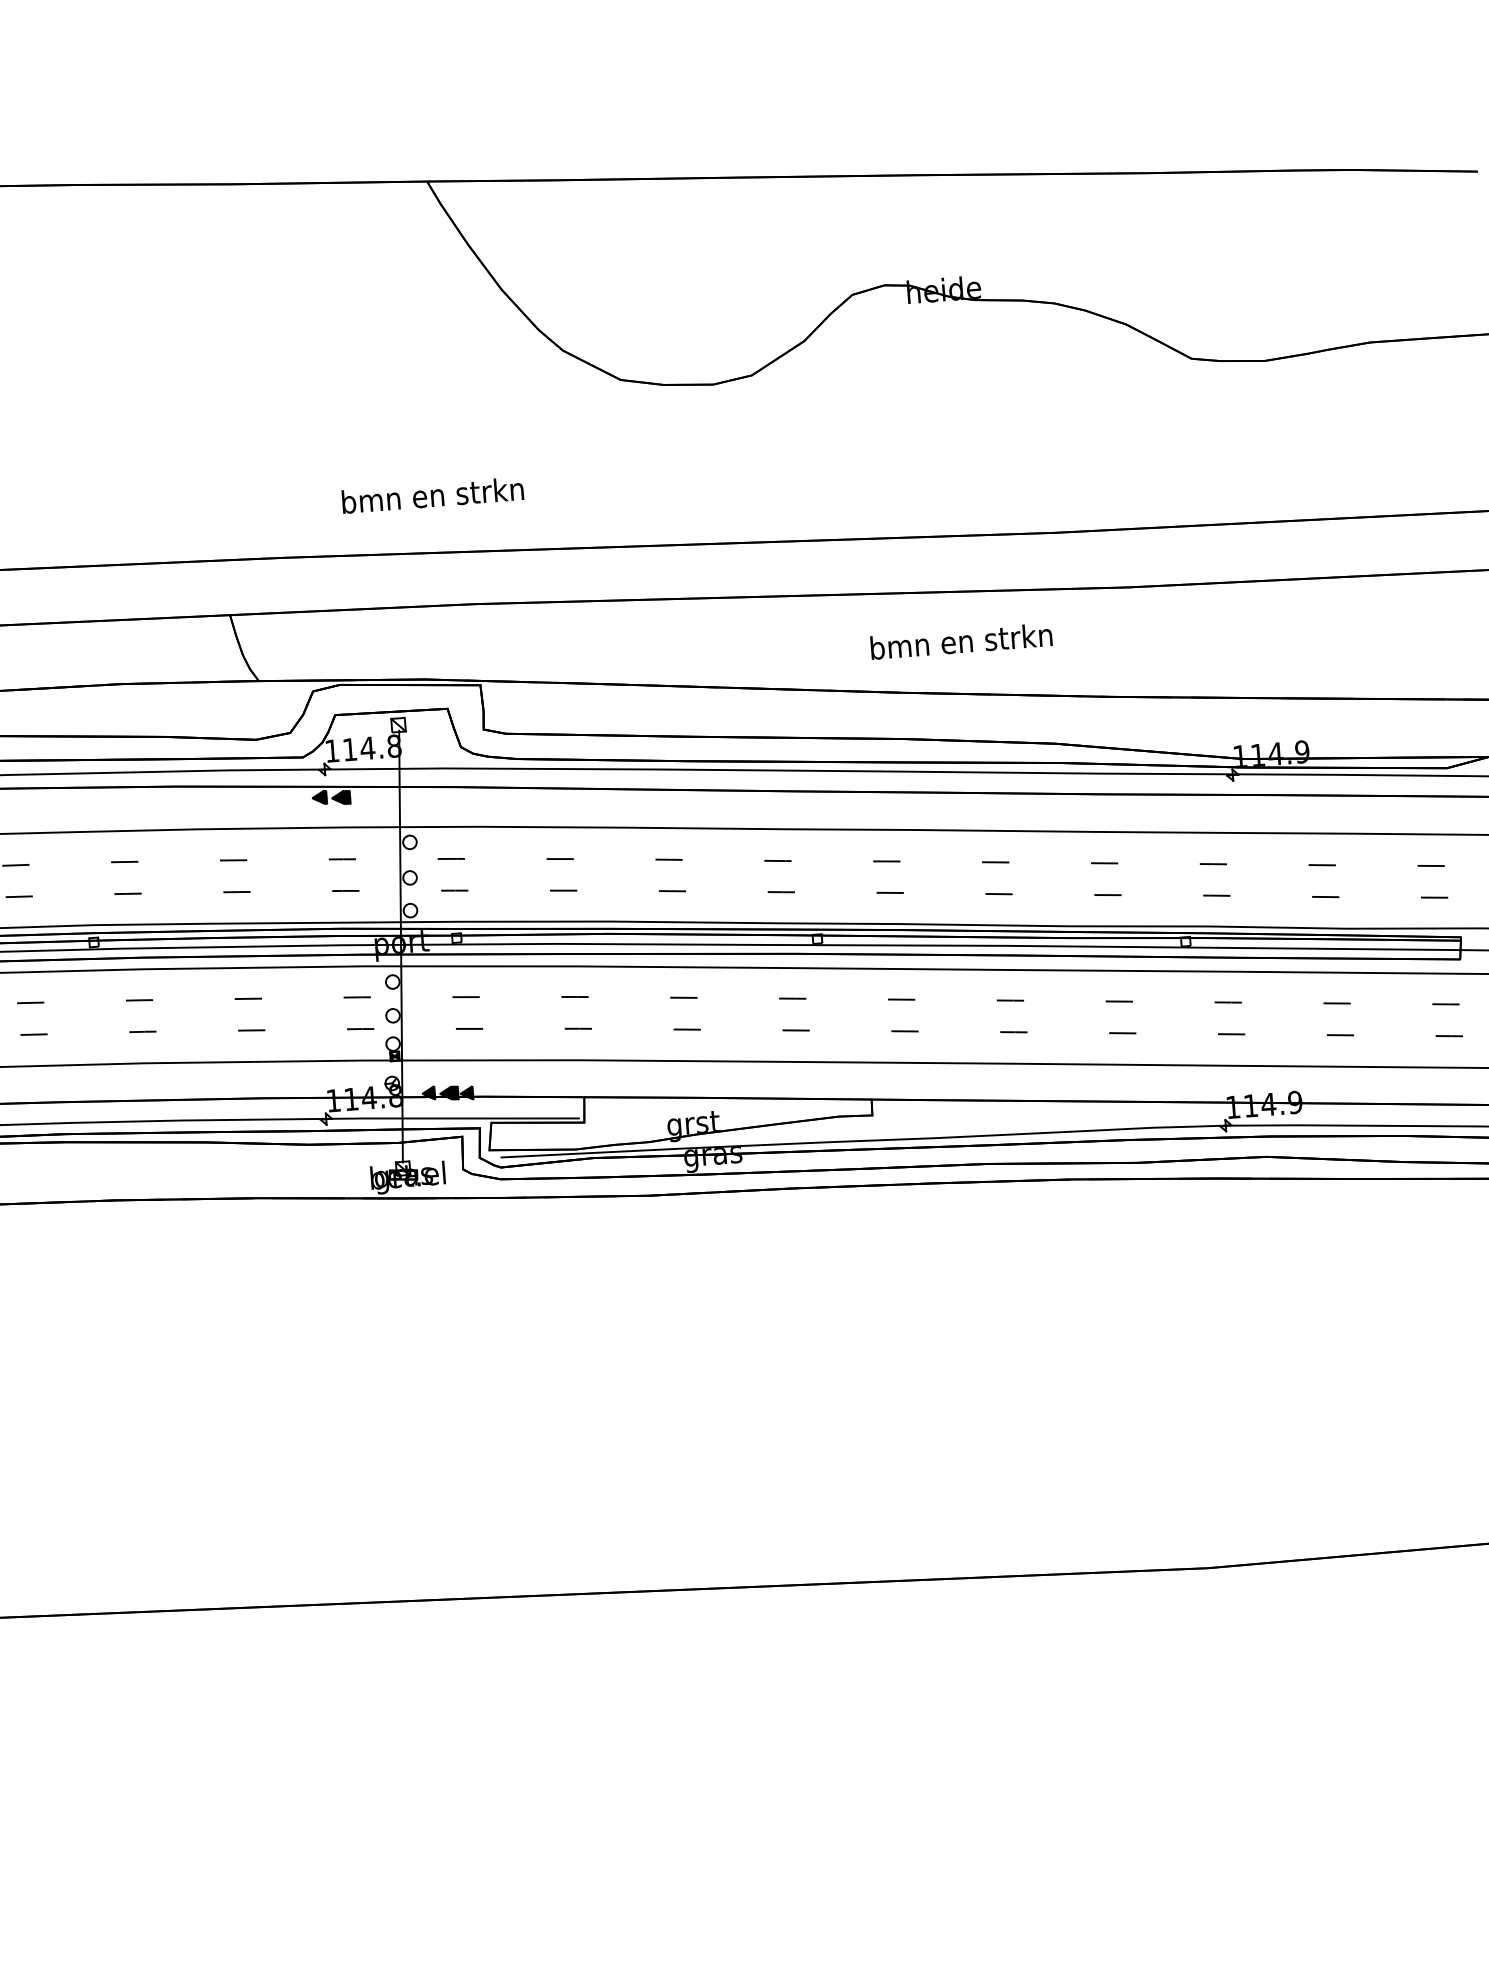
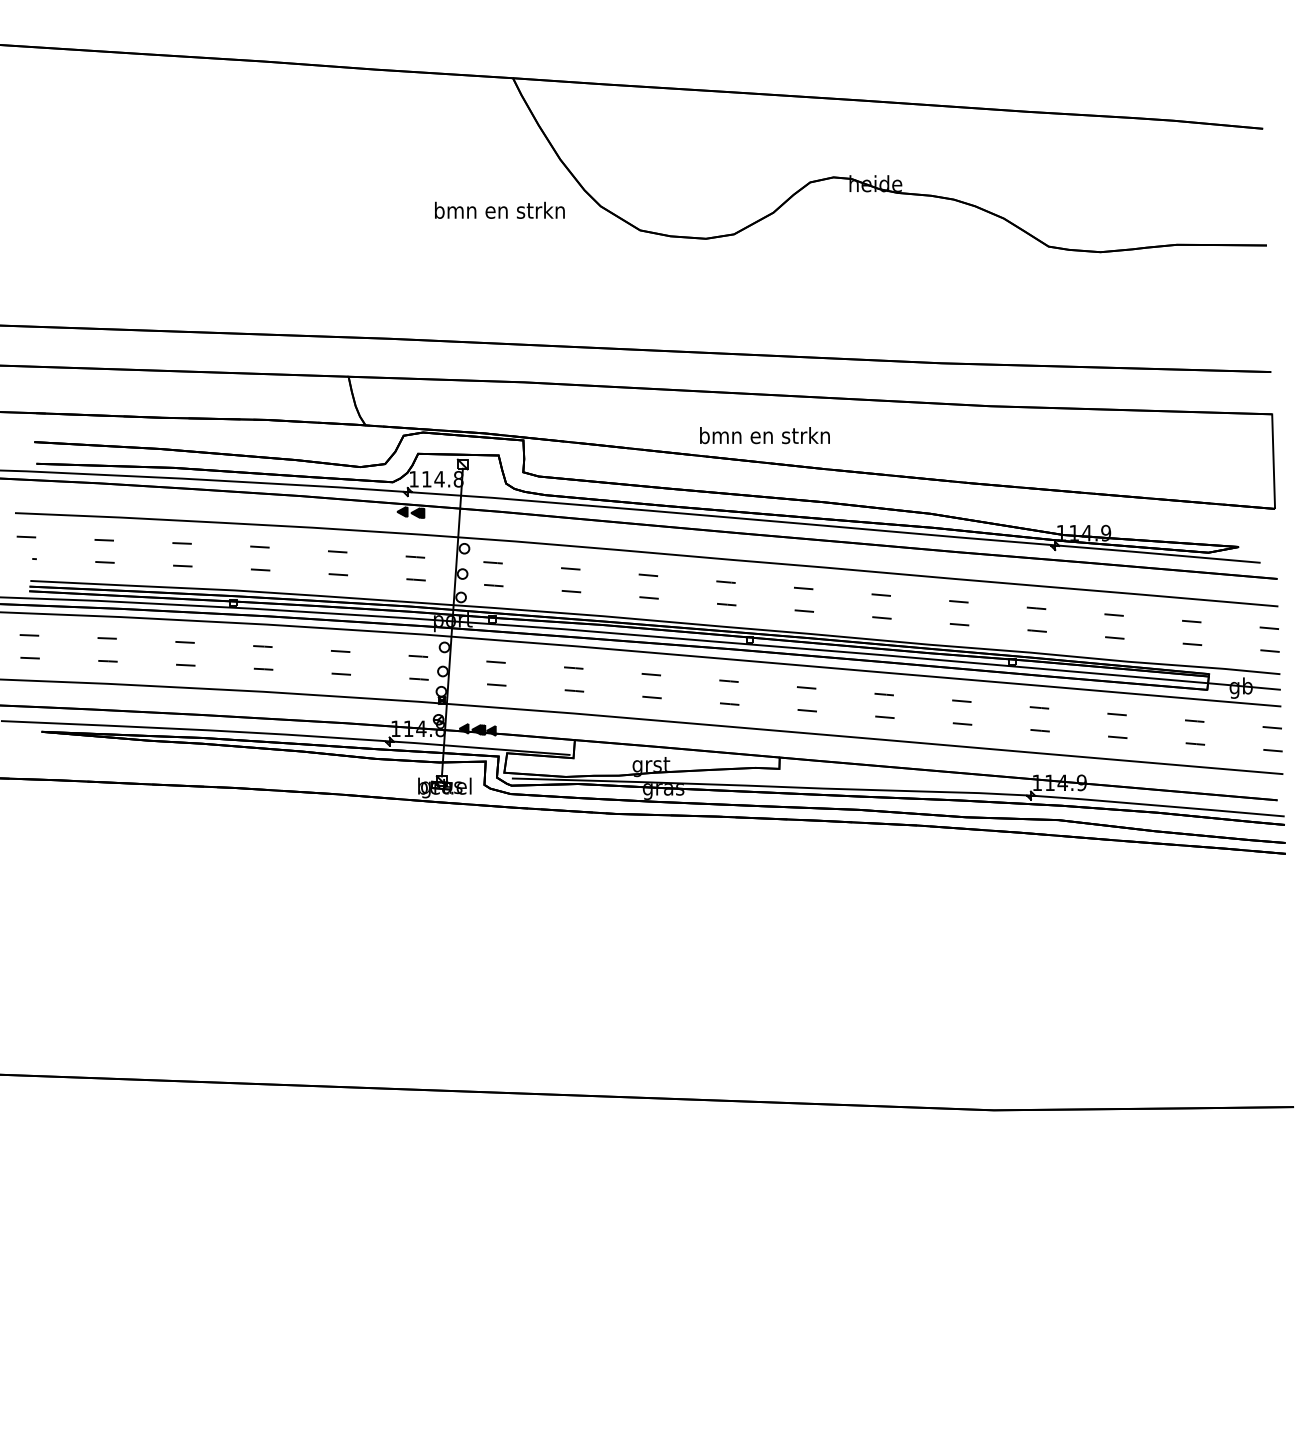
text: (432, 494) -> (499, 209), moved
text: (960, 641) -> (764, 435), moved

